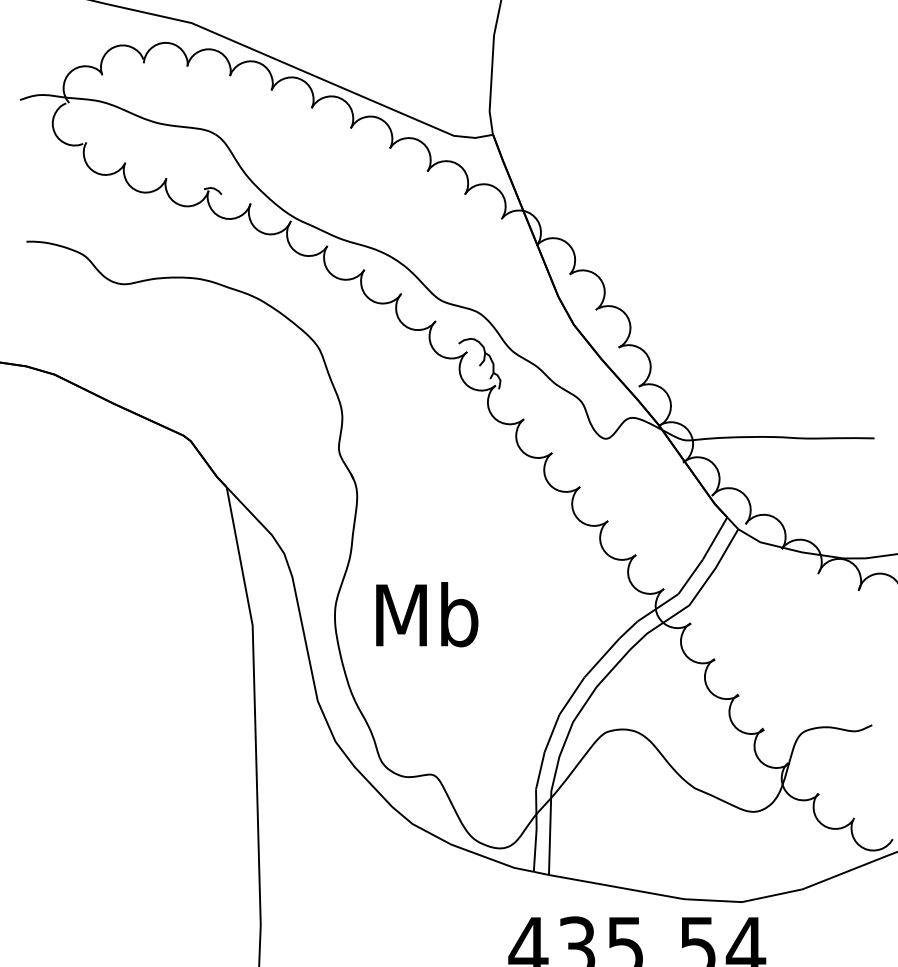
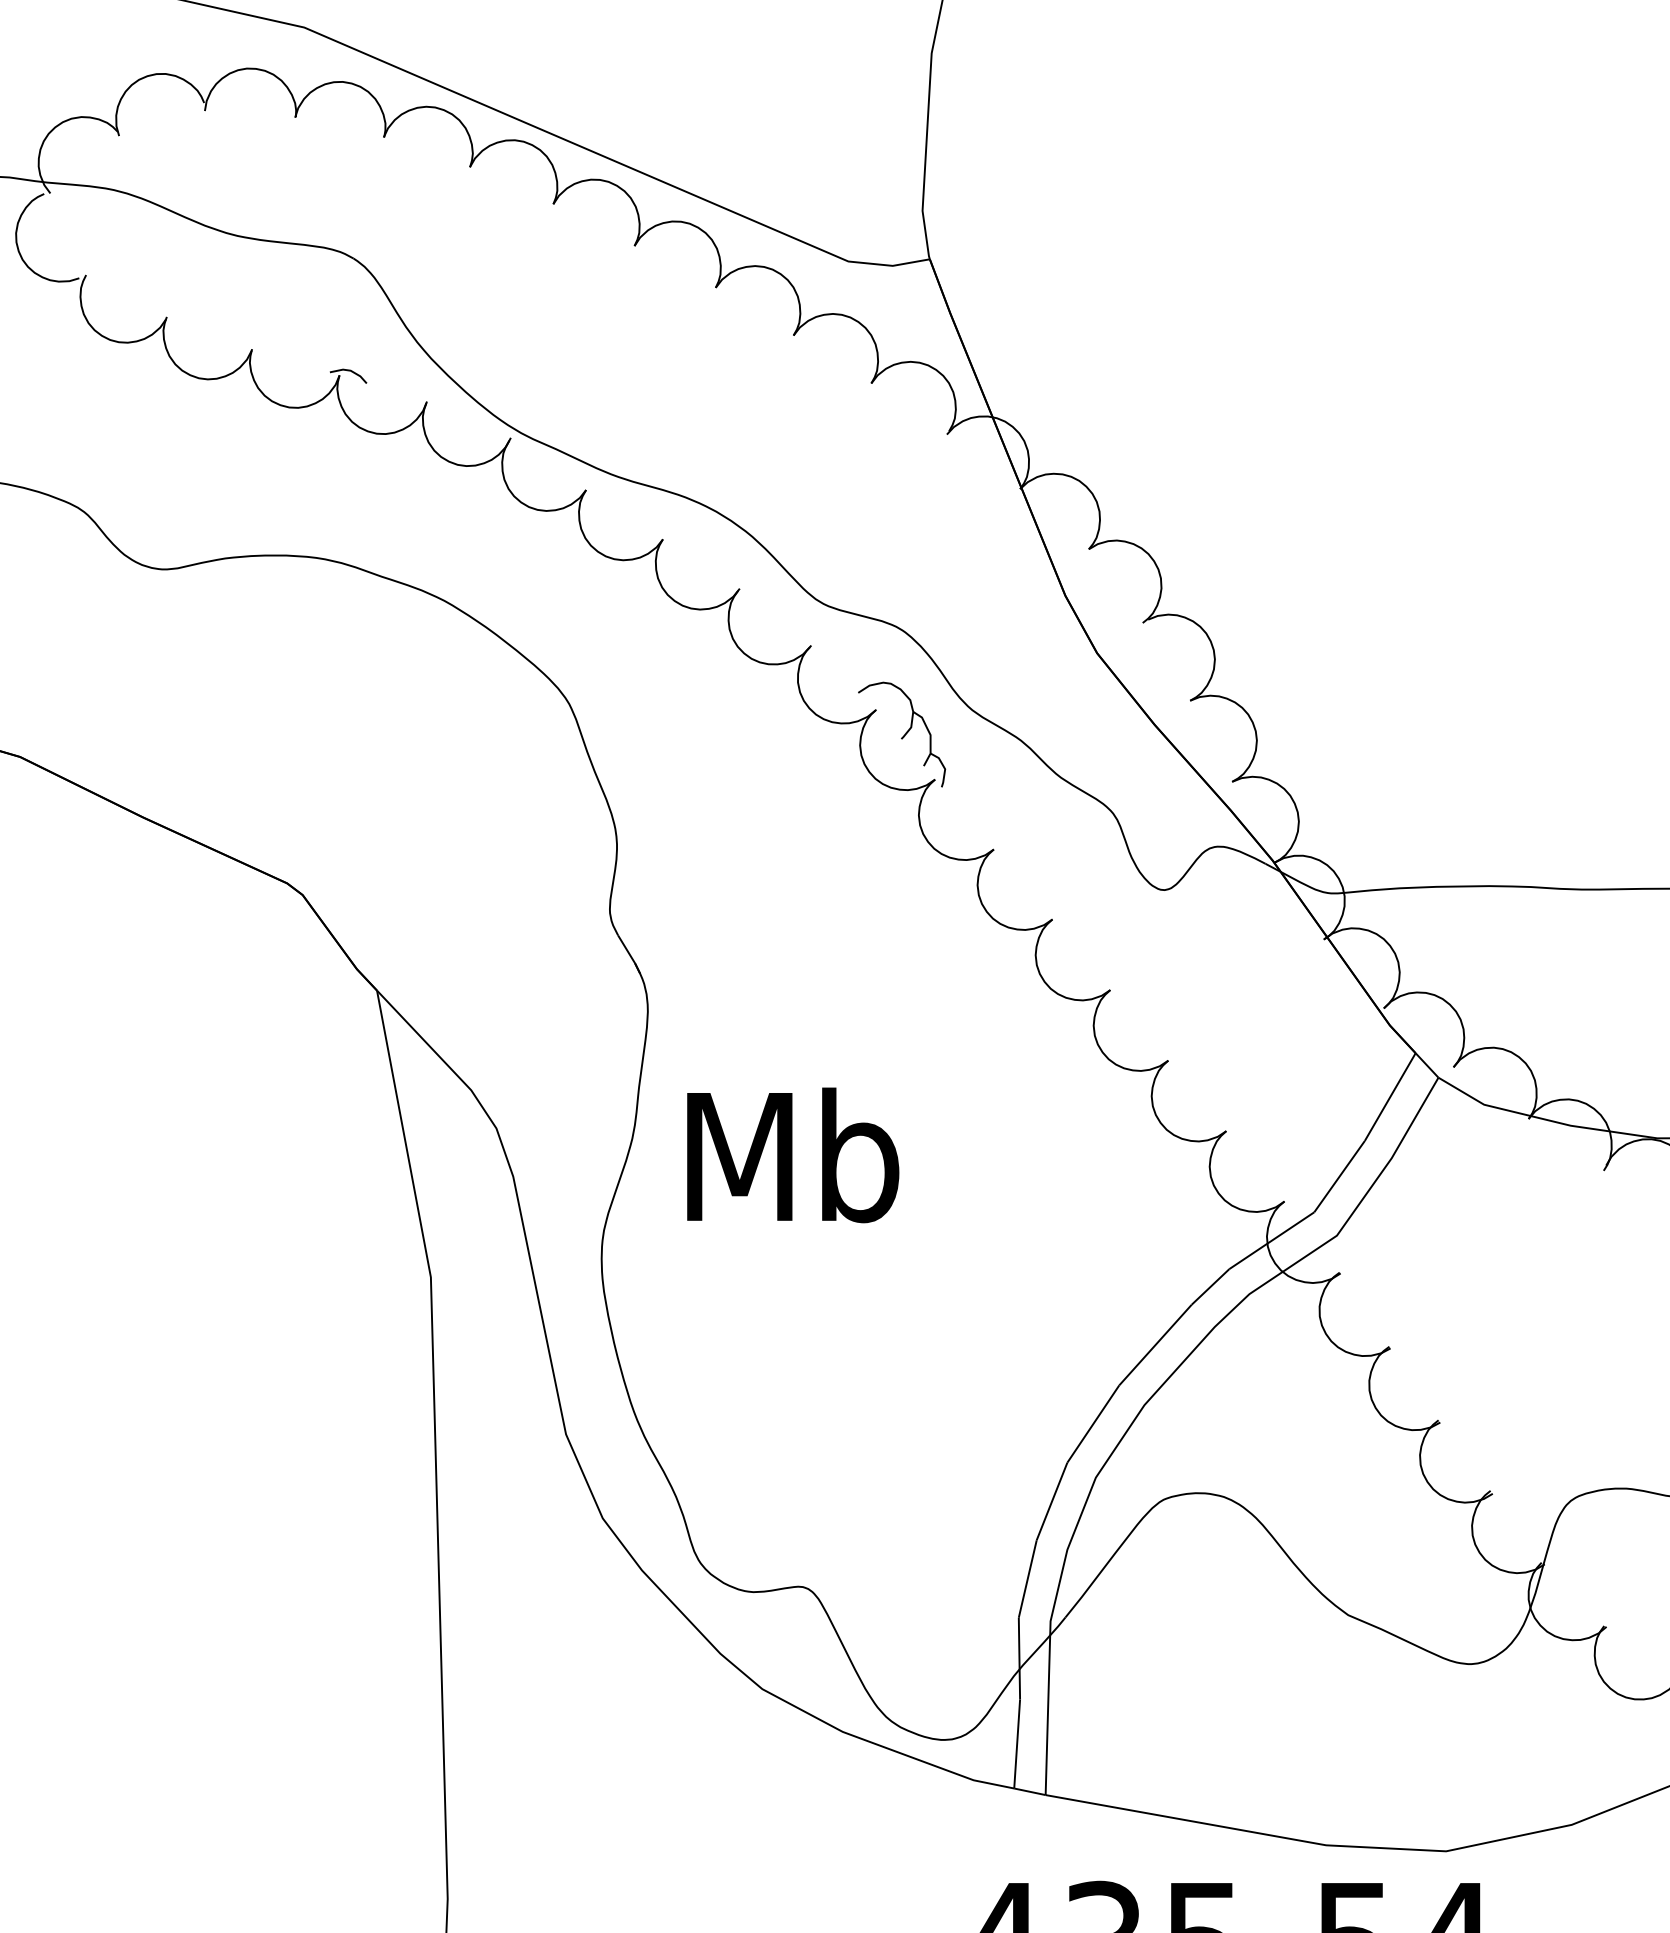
text: (427, 614) -> (793, 1155), moved

